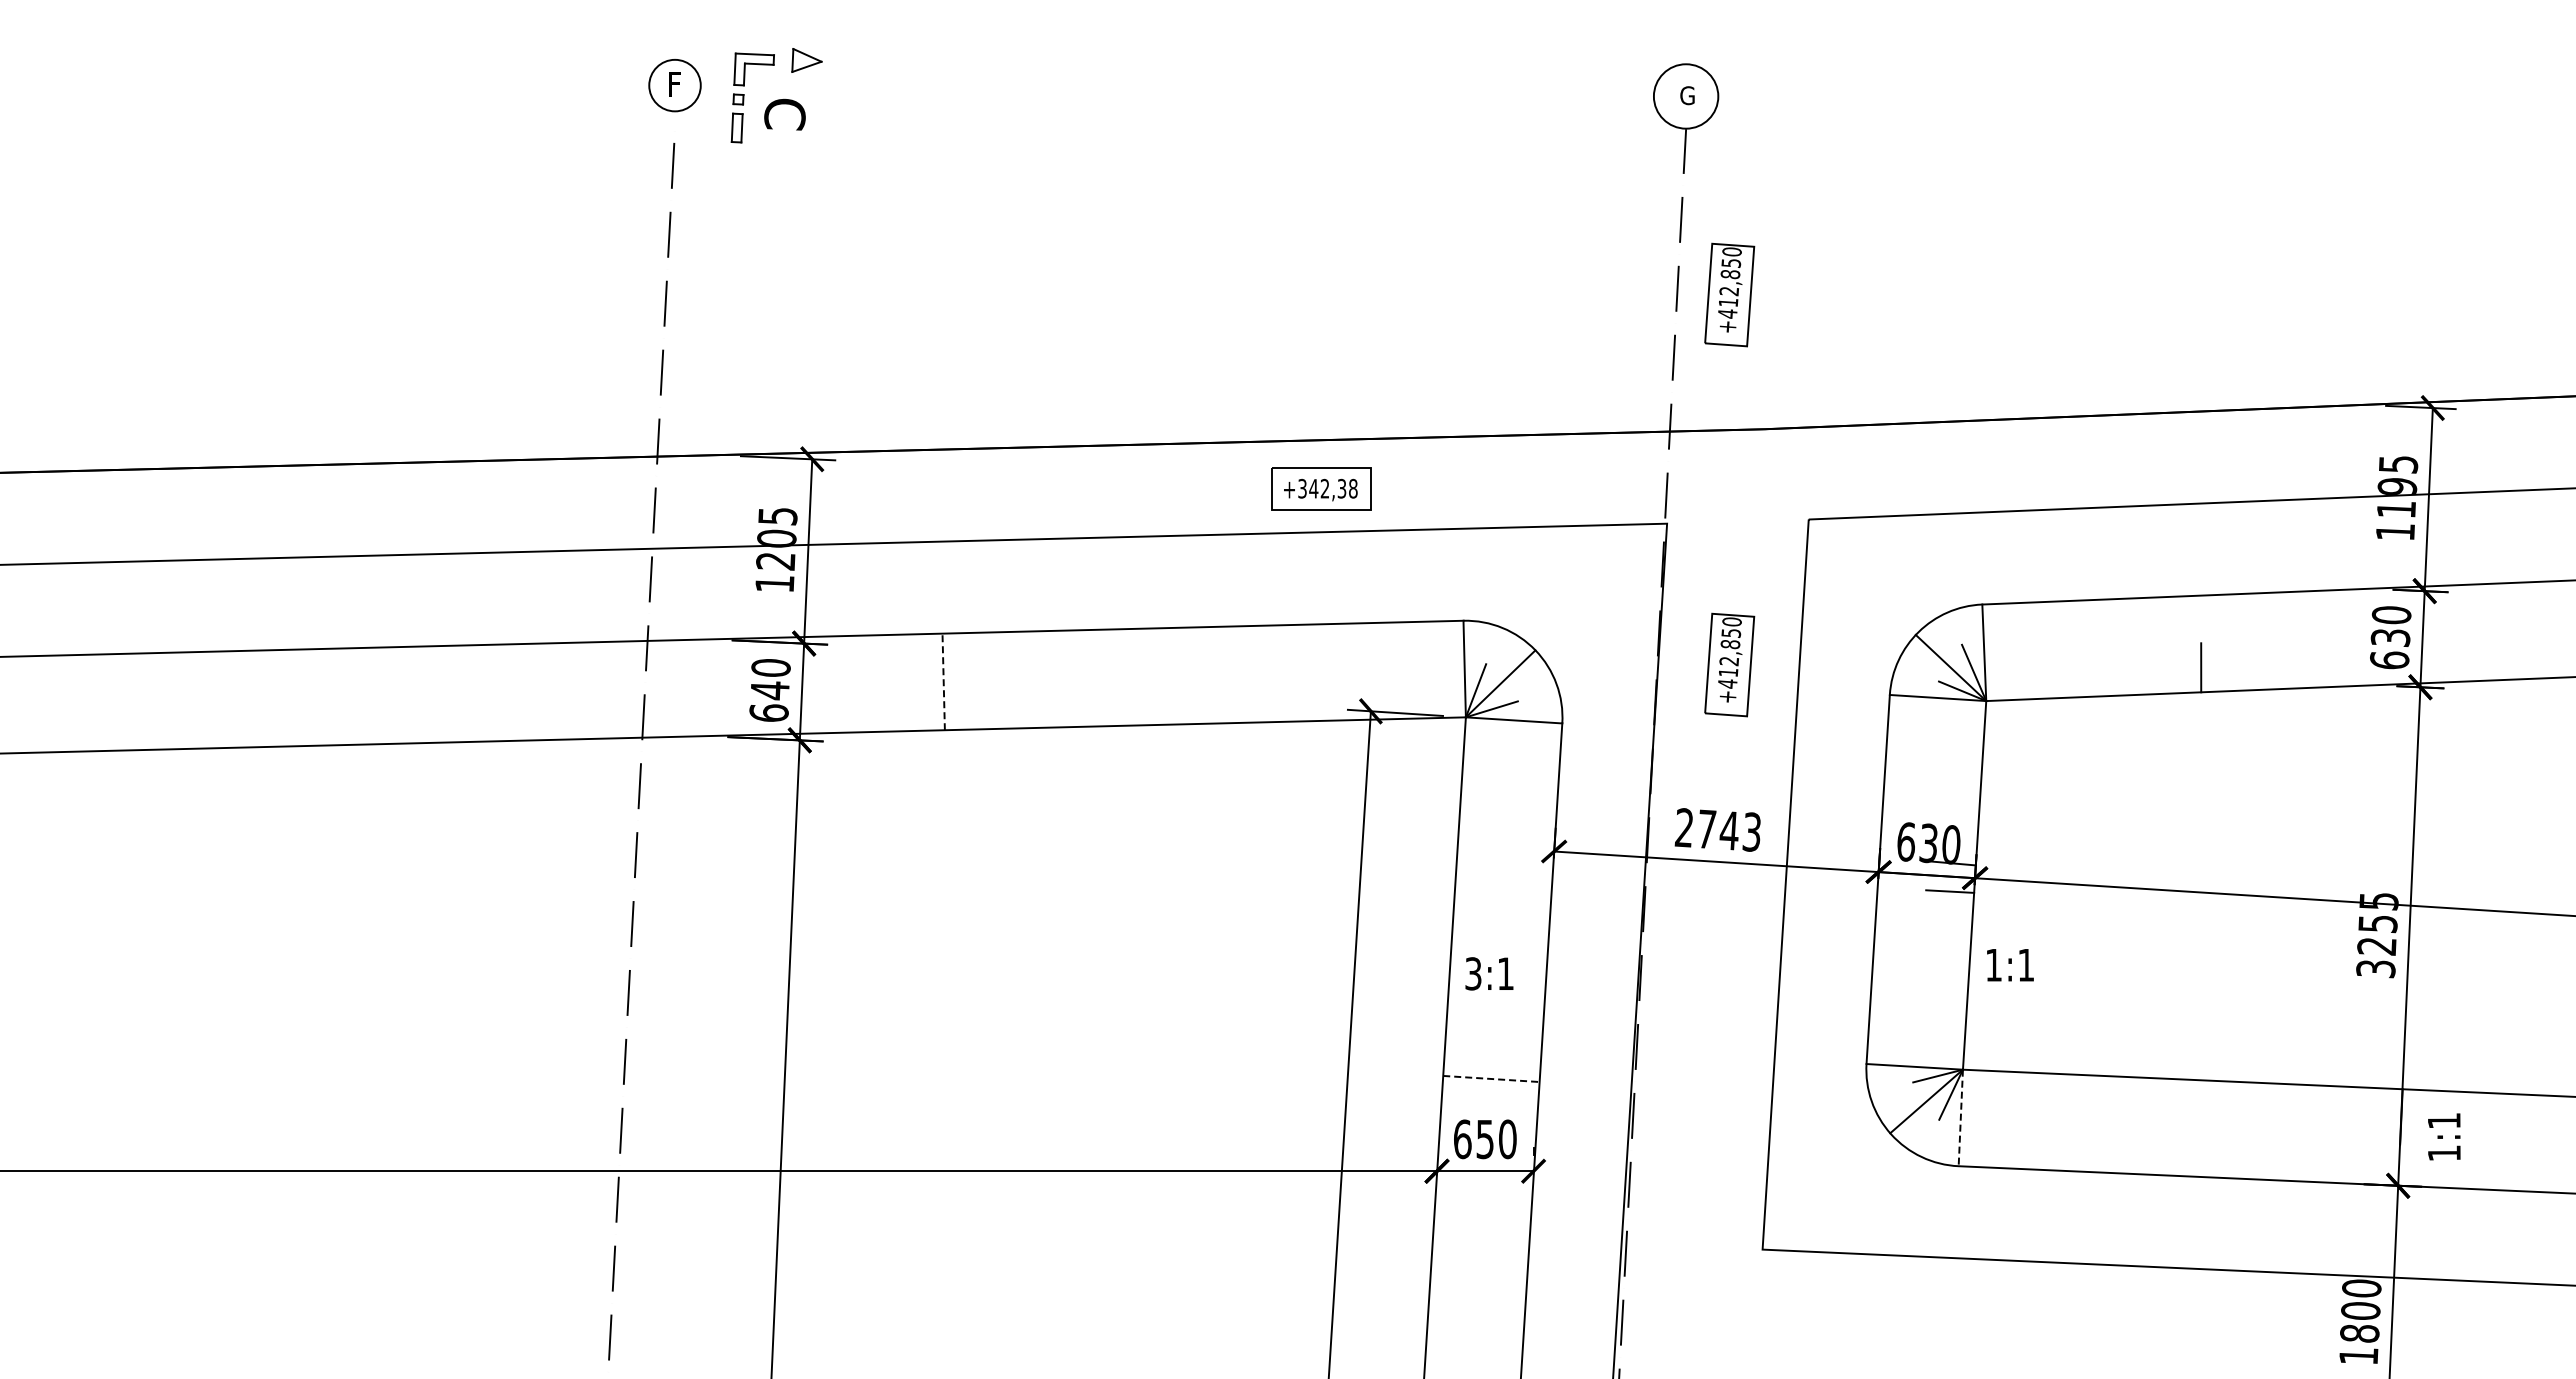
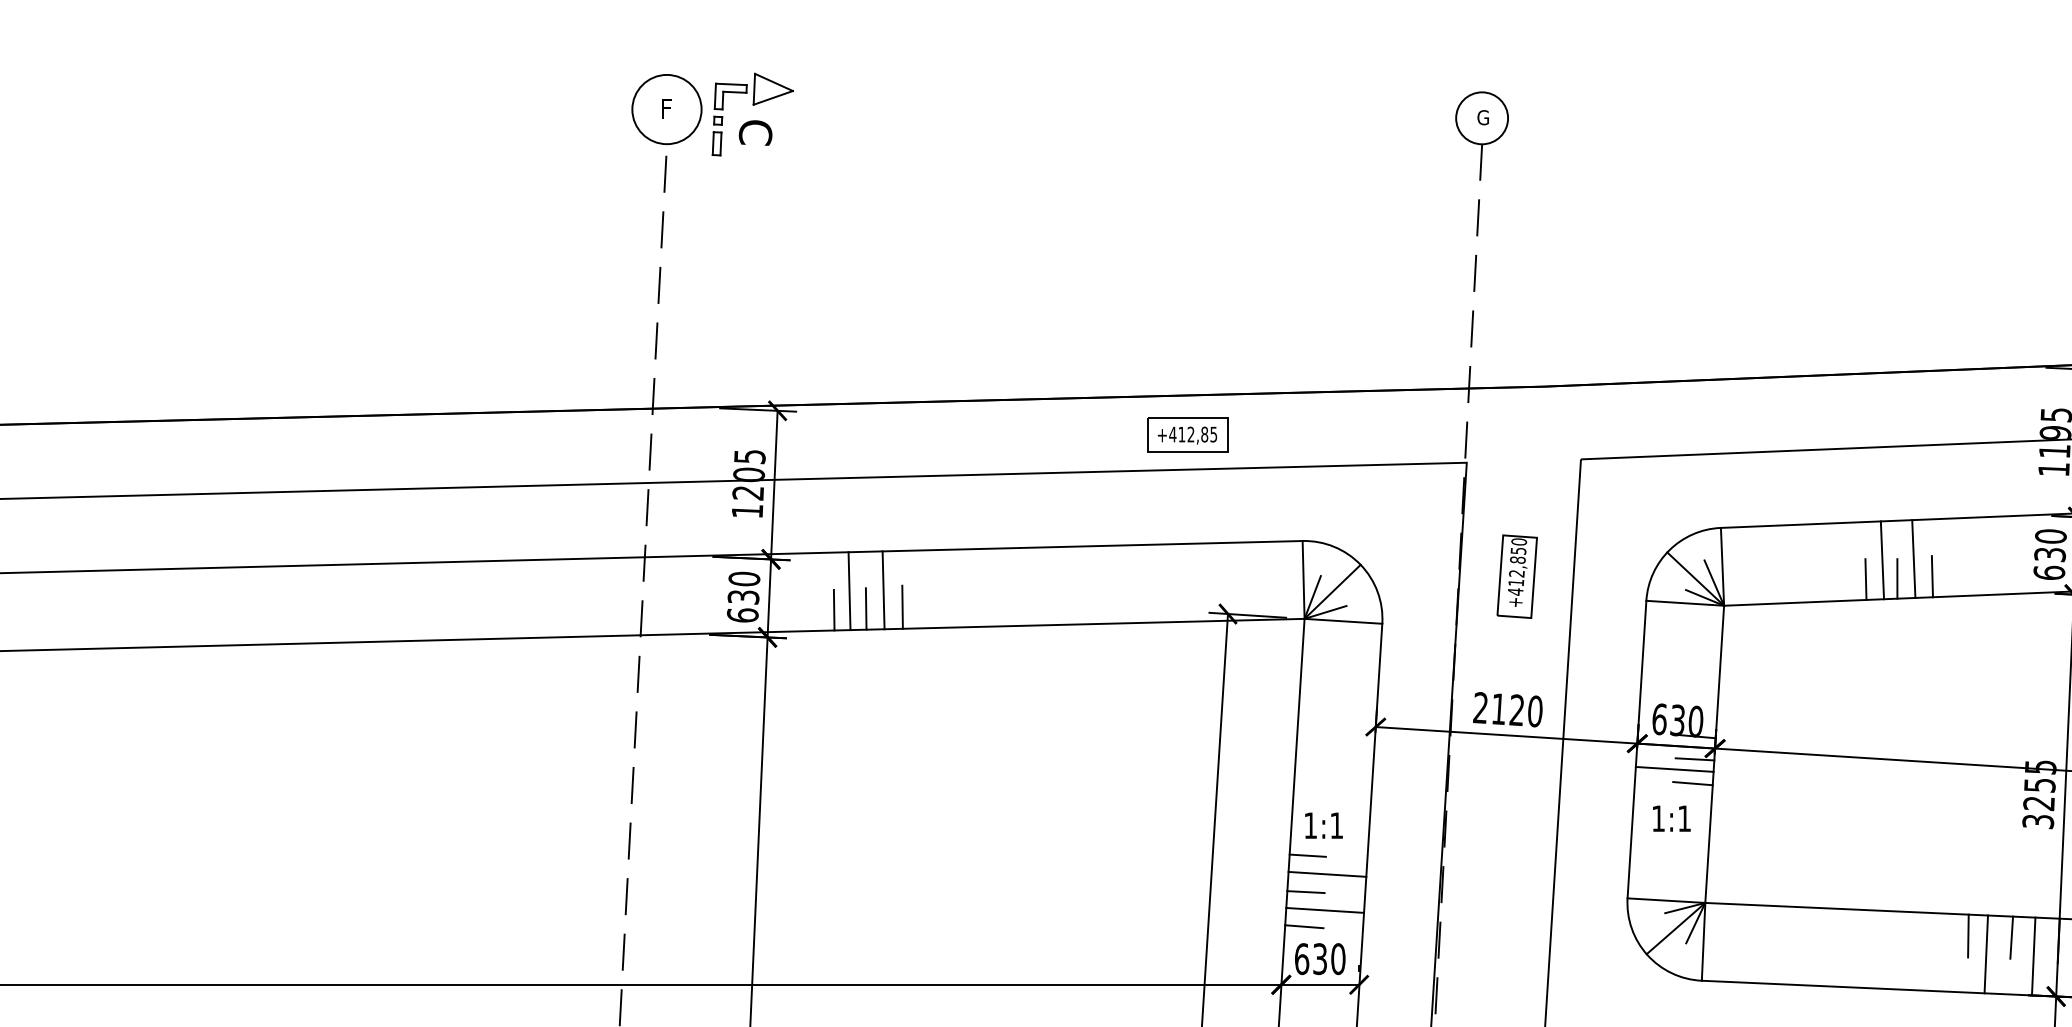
part: (806, 60) -> (772, 89), size x1.67
circle: (674, 85) -> (666, 109), size x1.67
part: (1729, 294) -> (1517, 277), removed
text: (1327, 488) -> (1193, 434), +342,38 -> +412,85
line: (2221, 642) -> (1913, 558), added
line: (2182, 644) -> (1882, 560), added
line: (2244, 664) -> (1932, 576), added
line: (2161, 668) -> (1865, 579), added
line: (943, 681) -> (883, 589), dashed -> solid
line: (901, 682) -> (849, 590), added
text: (769, 690) -> (743, 597), 640 -> 630
line: (966, 702) -> (901, 606), added
line: (921, 704) -> (865, 608), added
line: (882, 706) -> (834, 610), added
text: (1730, 830) -> (1517, 710), 2743 -> 2120
line: (1924, 904) -> (1674, 769), added
line: (1947, 921) -> (1692, 783), added
text: (2010, 965) -> (1671, 818), moved
text: (1473, 973) -> (1310, 825), 3:1 -> 1:1
line: (1469, 1010) -> (1307, 855), added
line: (1494, 1034) -> (1327, 874), added
line: (1467, 1056) -> (1305, 892), added
line: (1491, 1079) -> (1325, 910), dashed -> solid
line: (1465, 1099) -> (1304, 926), added
line: (2288, 1110) -> (1967, 935), added
line: (2342, 1112) -> (2011, 937), added
line: (1960, 1118) -> (1703, 942), dashed -> solid
line: (2311, 1133) -> (1986, 954), added
line: (2370, 1135) -> (2033, 955), added
text: (1485, 1138) -> (1320, 958), 650 -> 630

